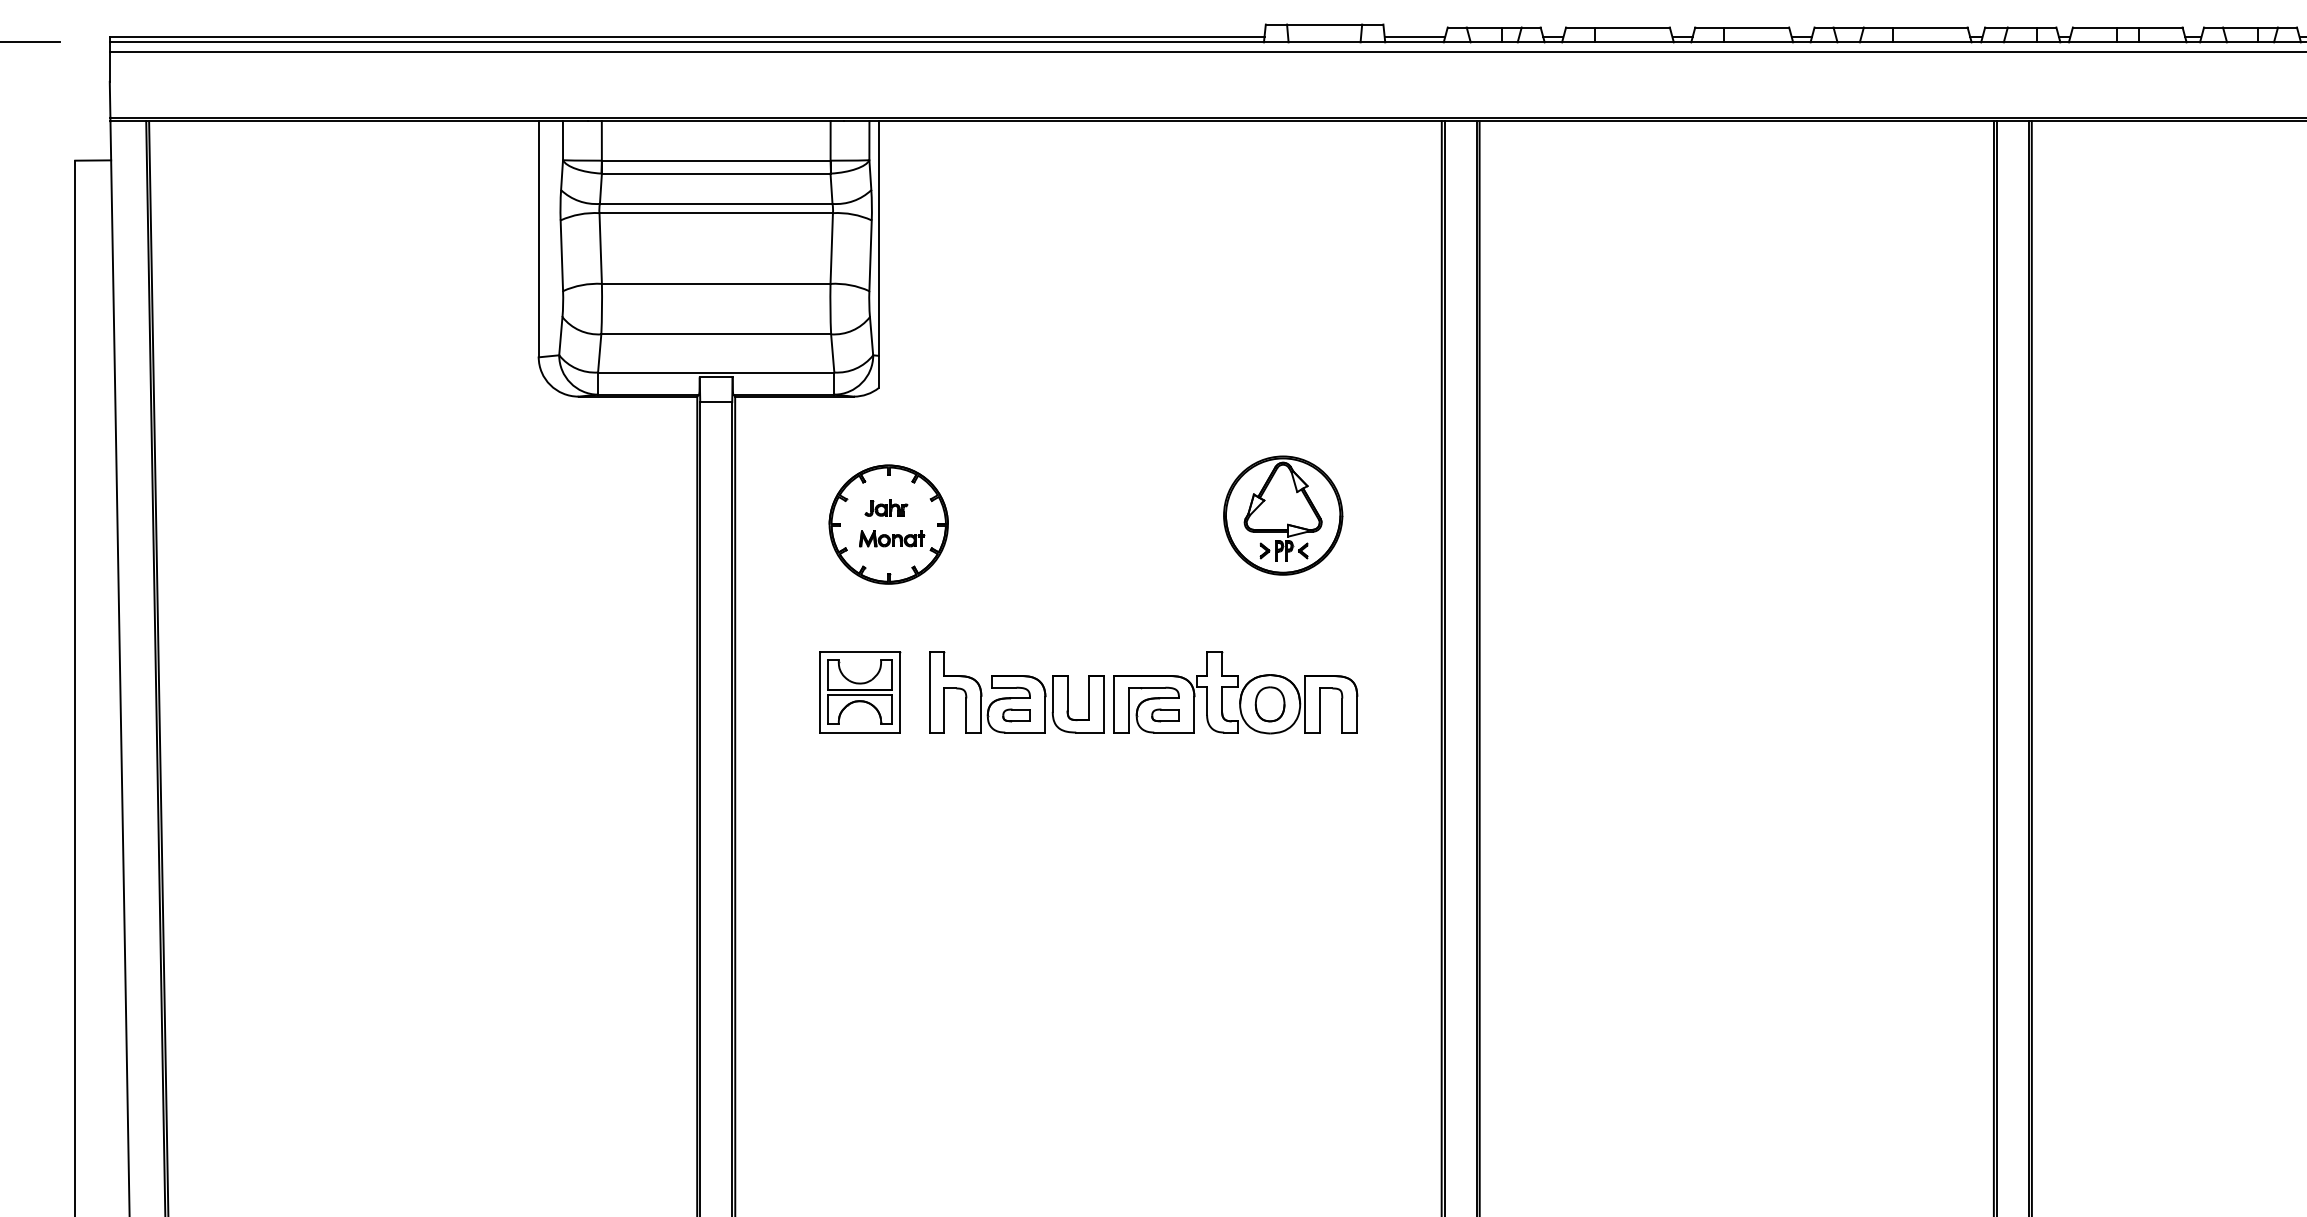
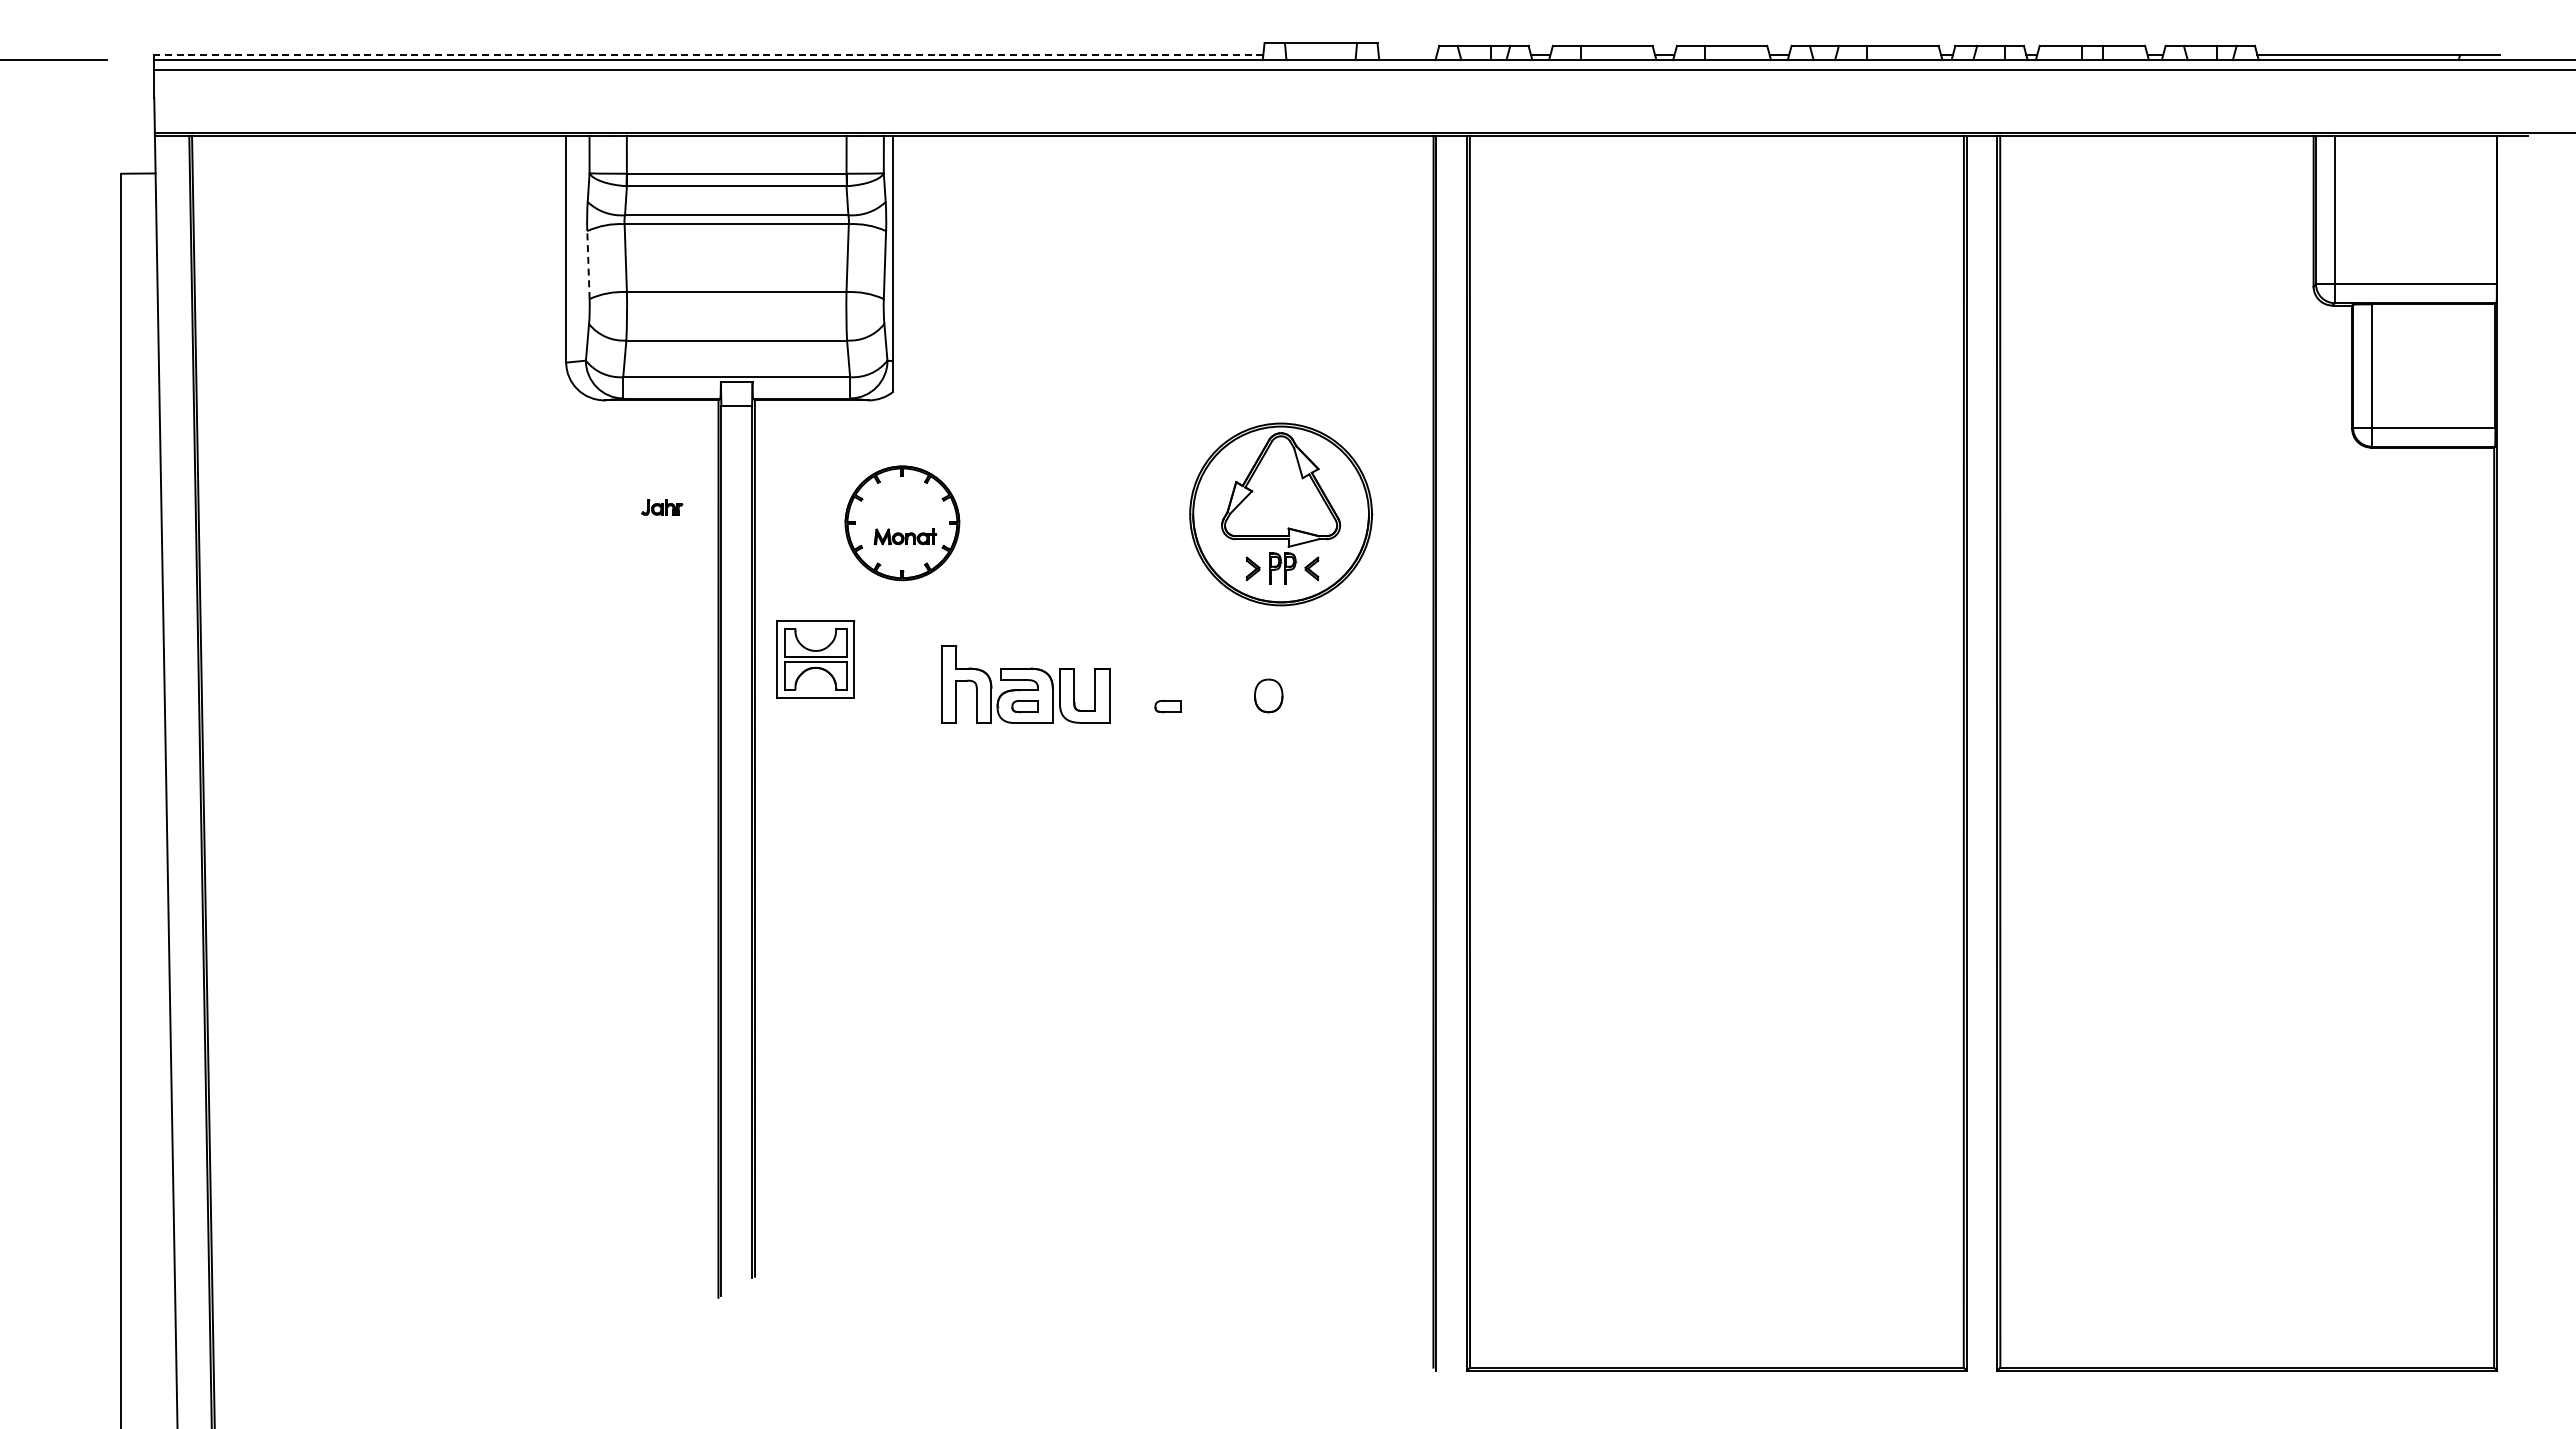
line: (686, 37) -> (708, 55), solid -> dashed
line: (1414, 37) -> (1407, 55), removed
line: (561, 256) -> (588, 265), solid -> dashed
part: (886, 508) -> (662, 507), moved
part: (1283, 515) -> (1281, 514), size x1.6
part: (859, 692) -> (815, 659), moved
part: (1235, 692) -> (1235, 684), removed

